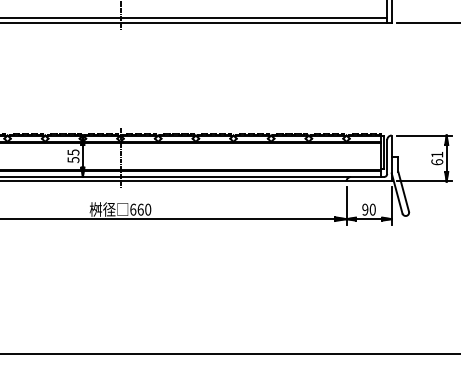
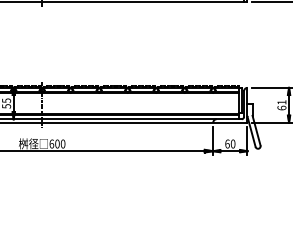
text: (140, 209) -> (57, 143), 660 -> 600
text: (365, 209) -> (227, 143), 90 -> 60

